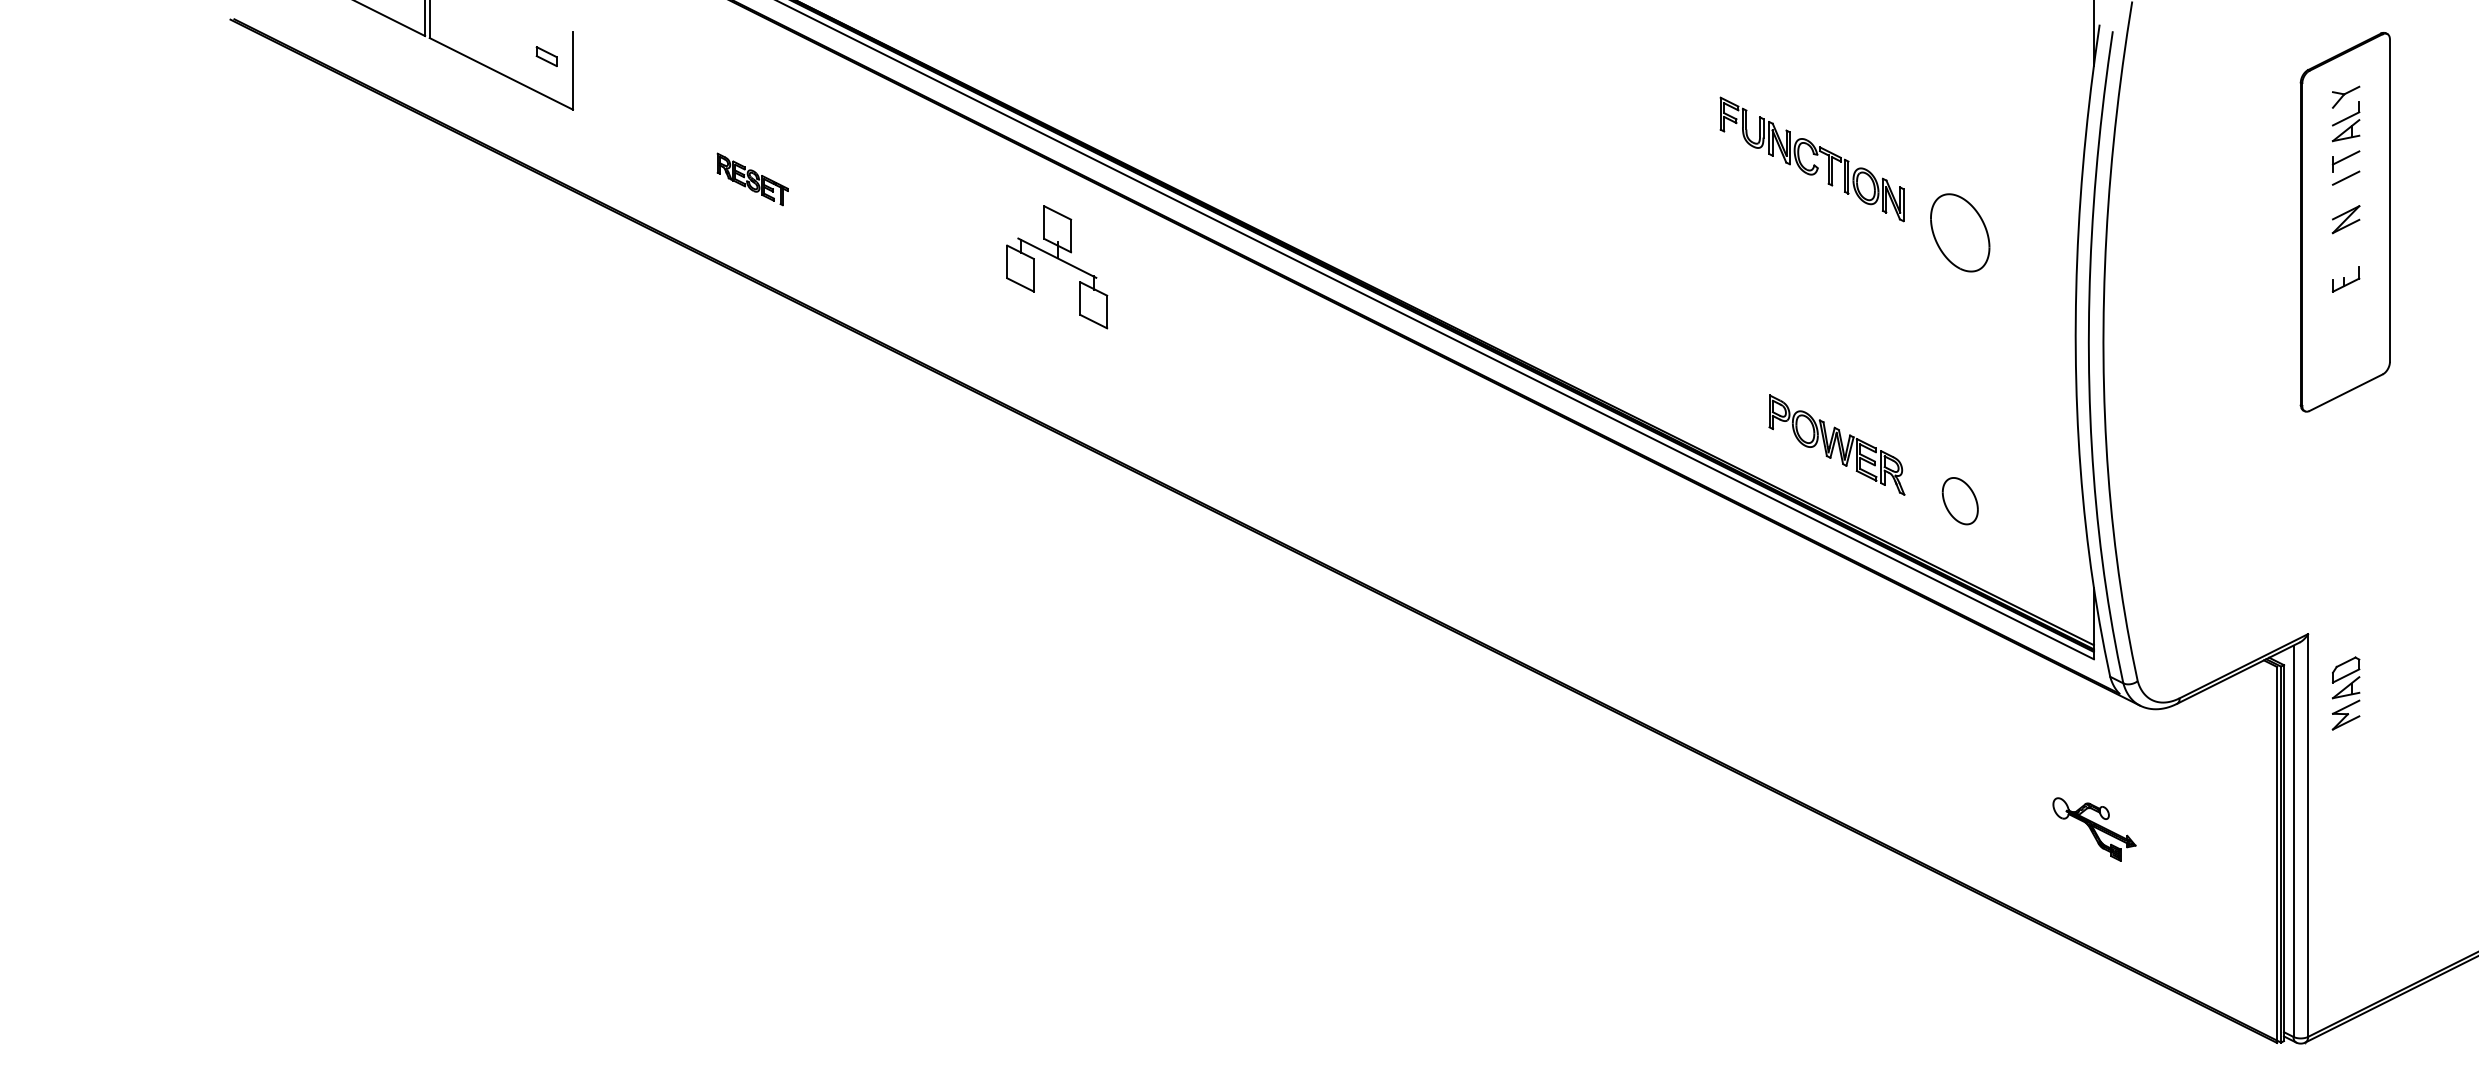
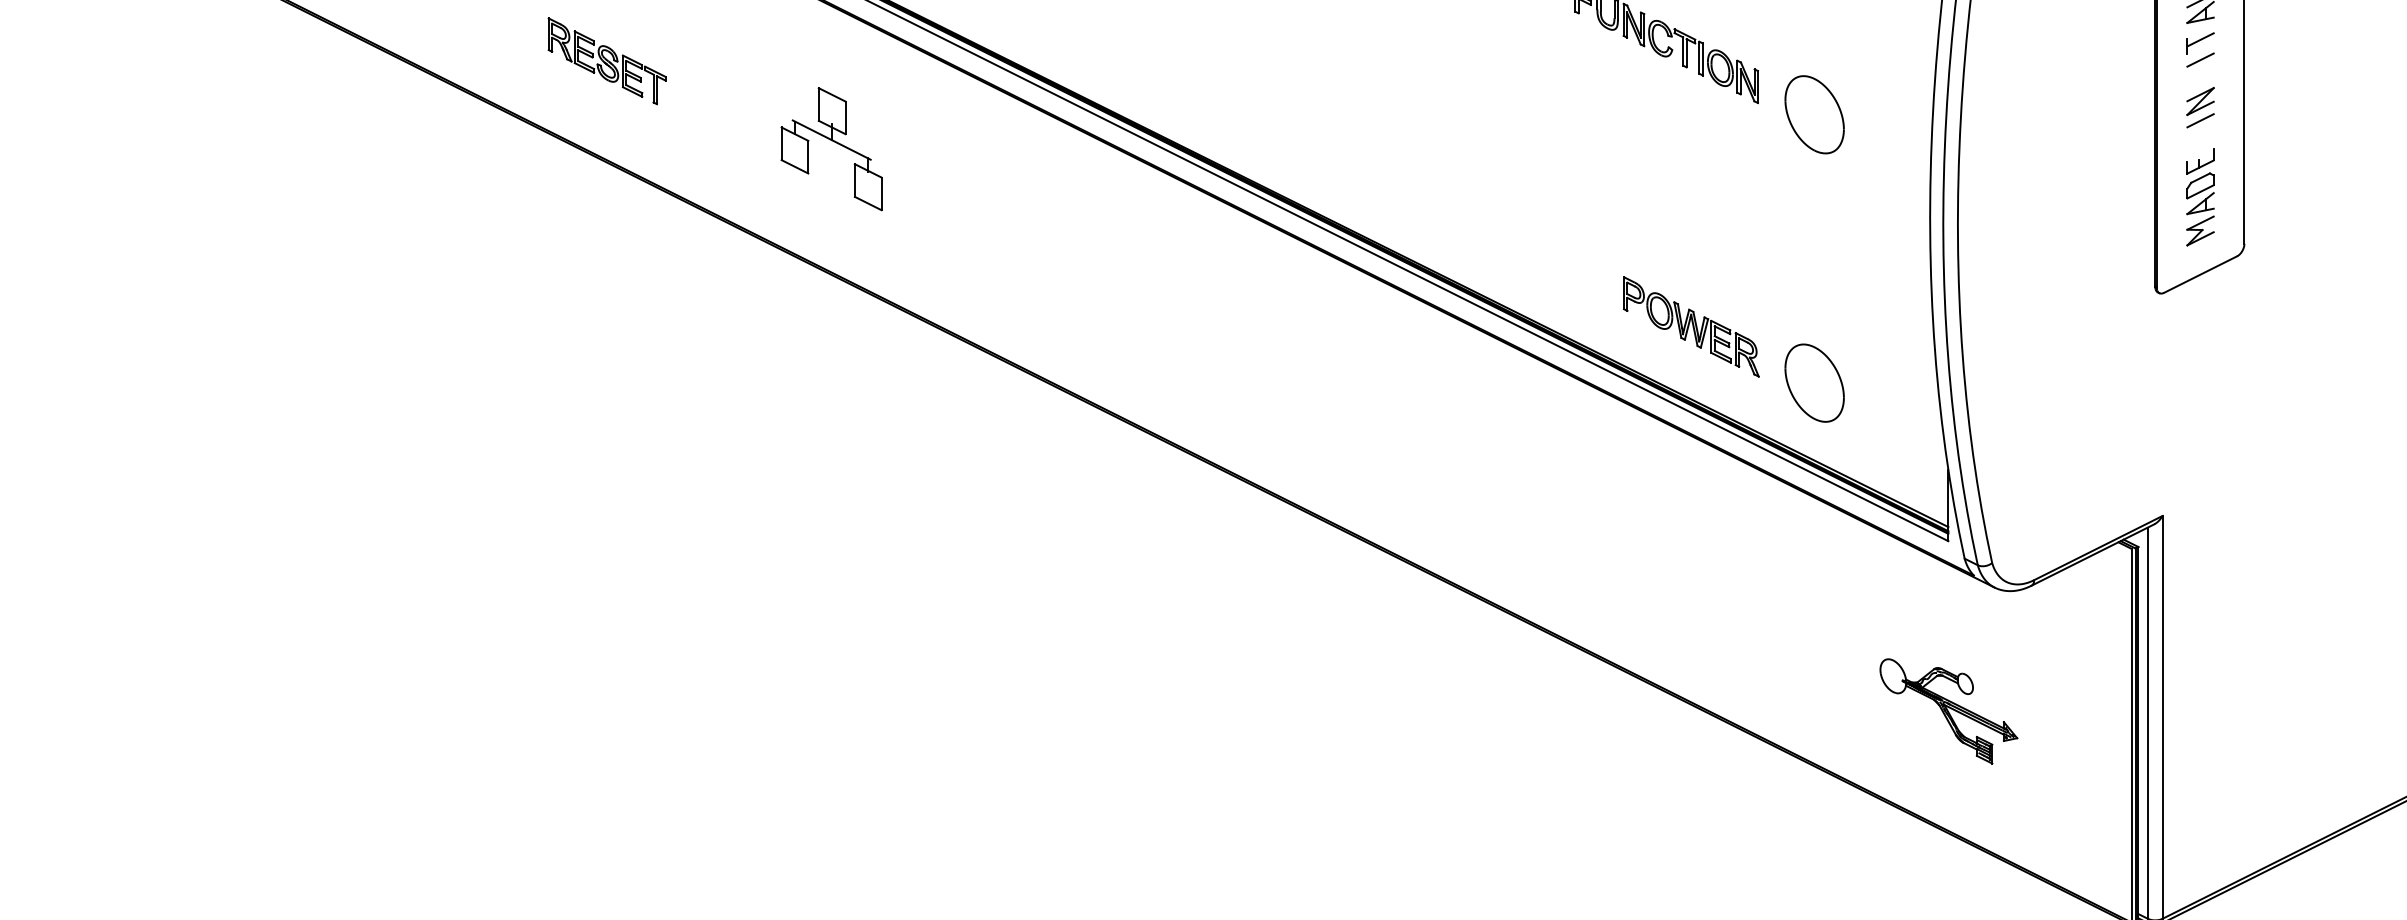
part: (752, 179) -> (606, 61), size x1.67
line: (2345, 238) -> (2199, 120), added
part: (1061, 261) -> (835, 143), moved
part: (1960, 500) -> (1814, 382), size x1.67
part: (2345, 693) -> (2199, 209), moved
part: (2094, 829) -> (1948, 711), size x1.67

